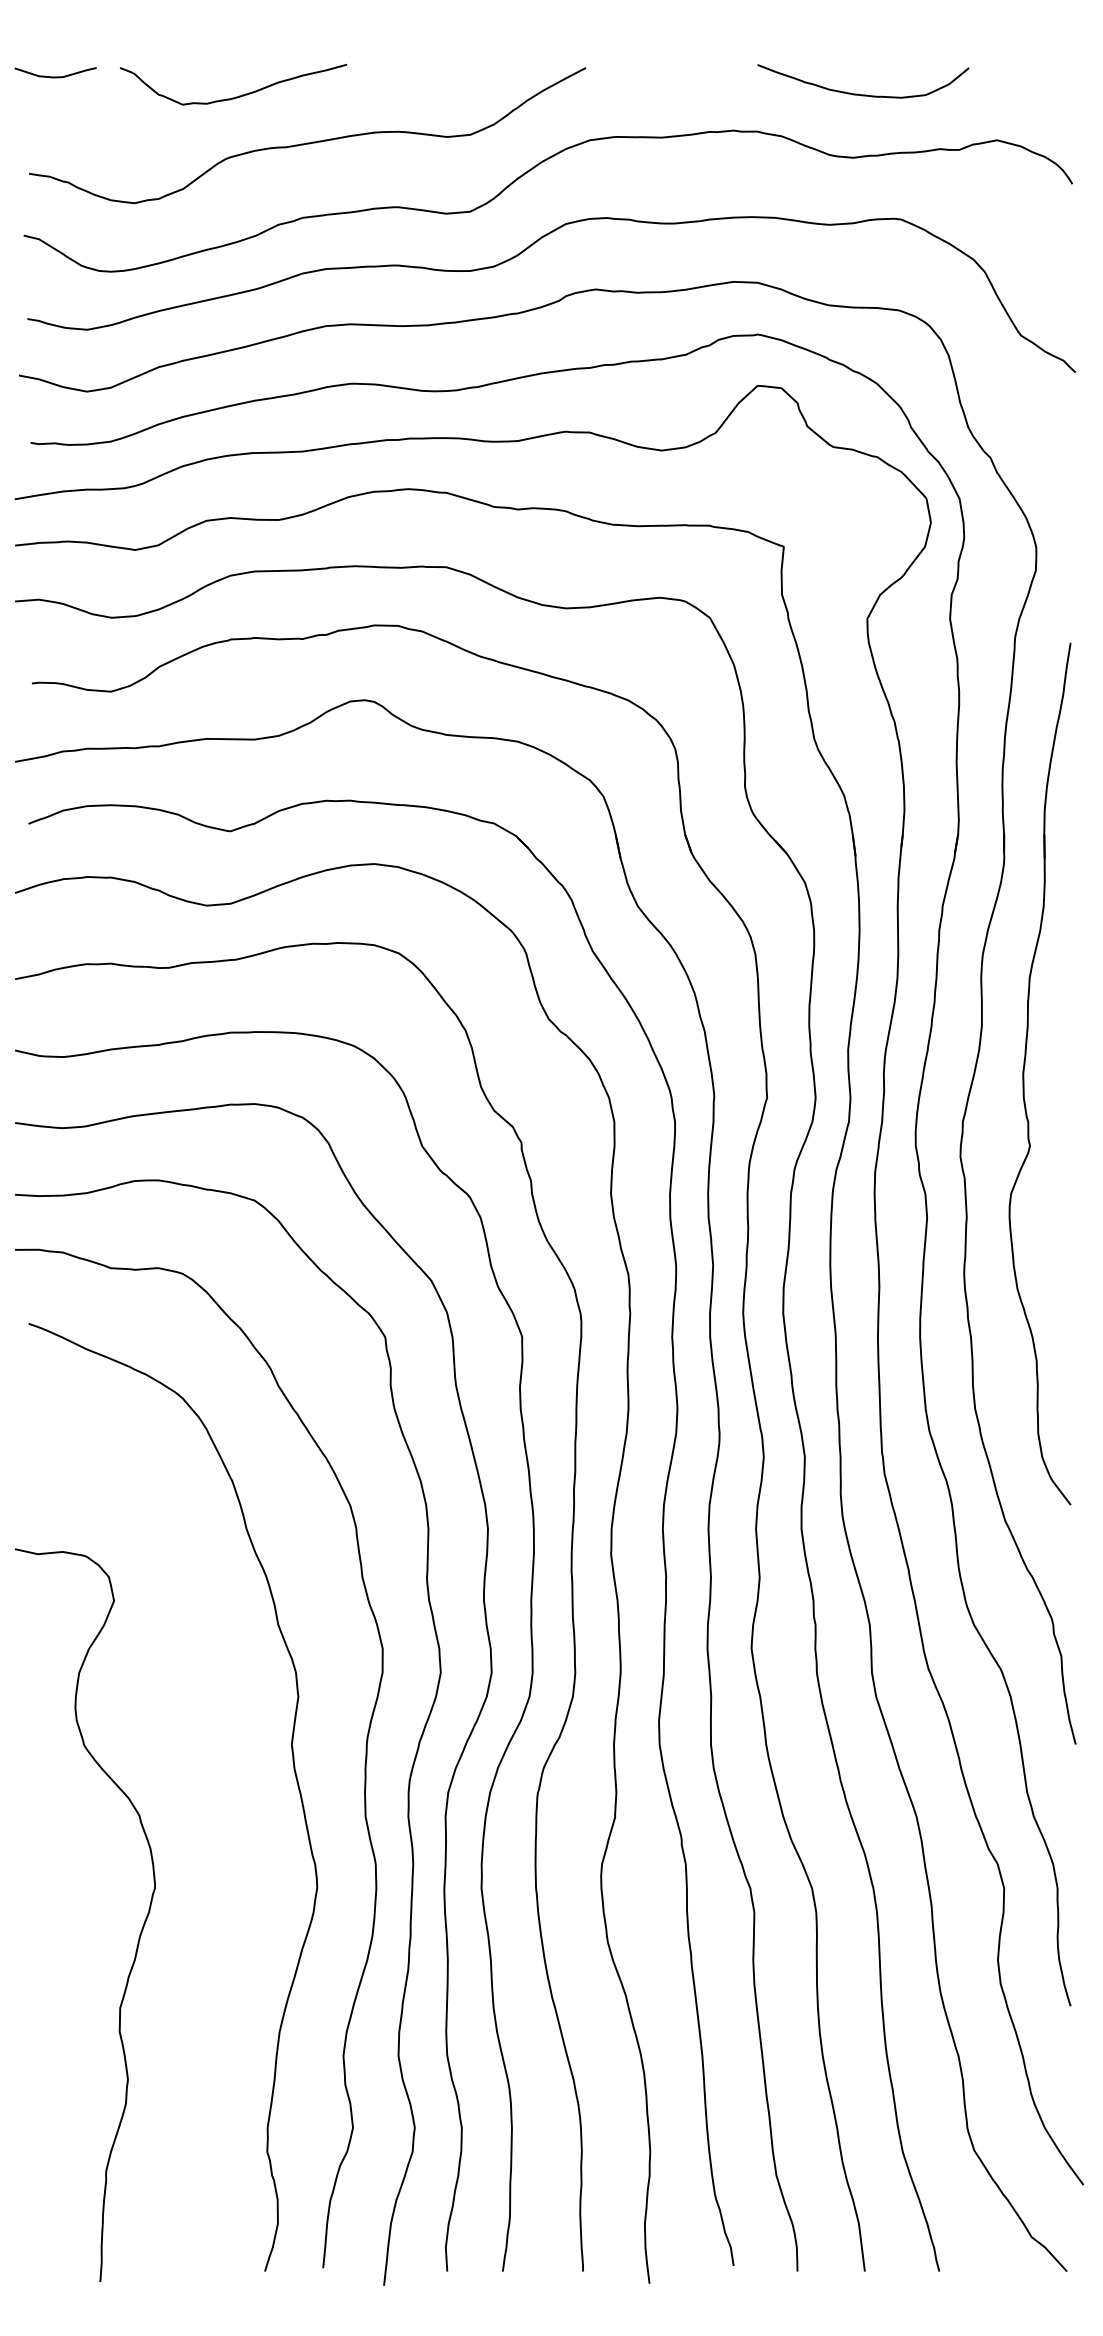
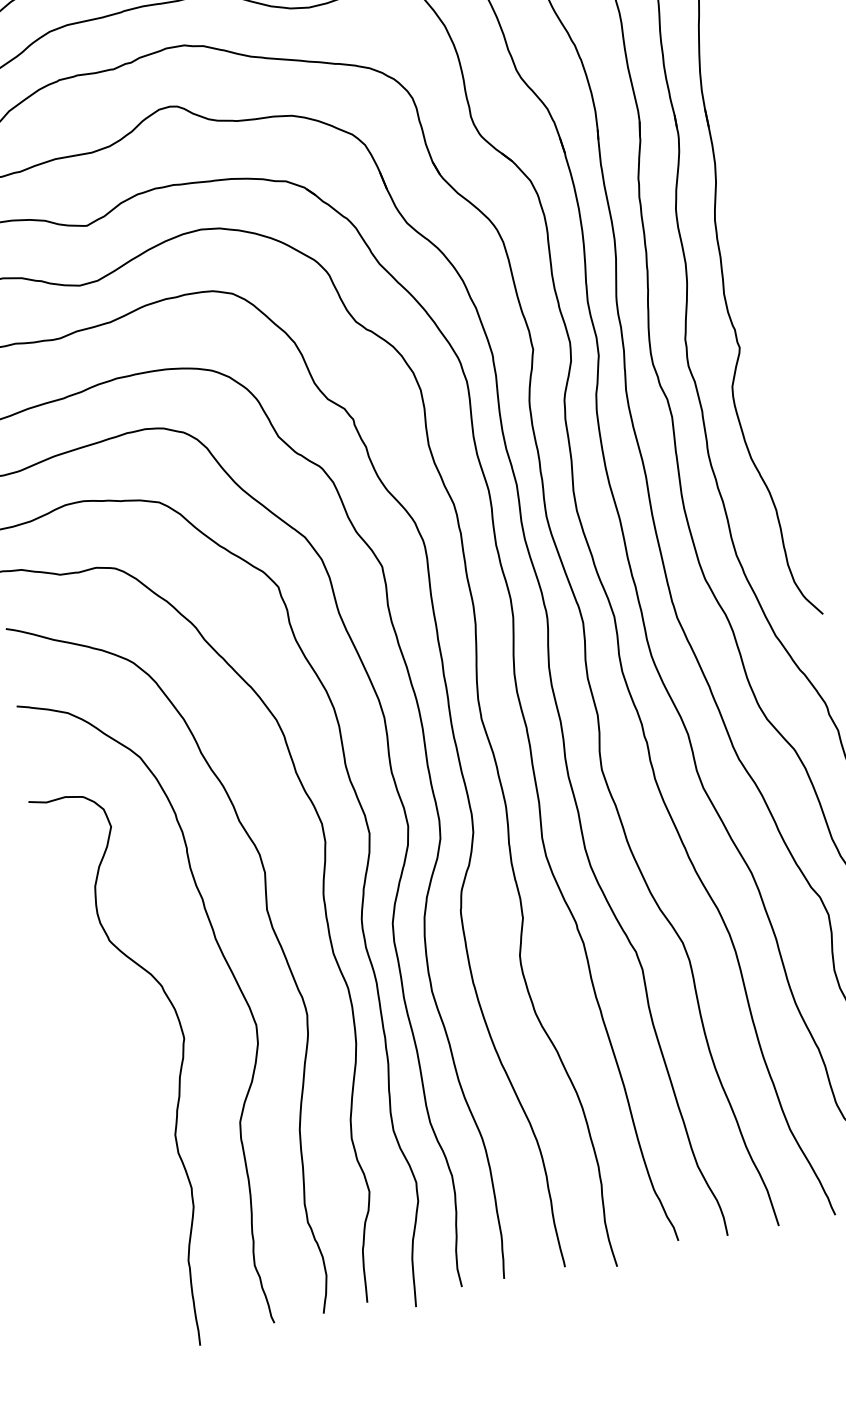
curve: (232, 1821) -> (233, 976), added

